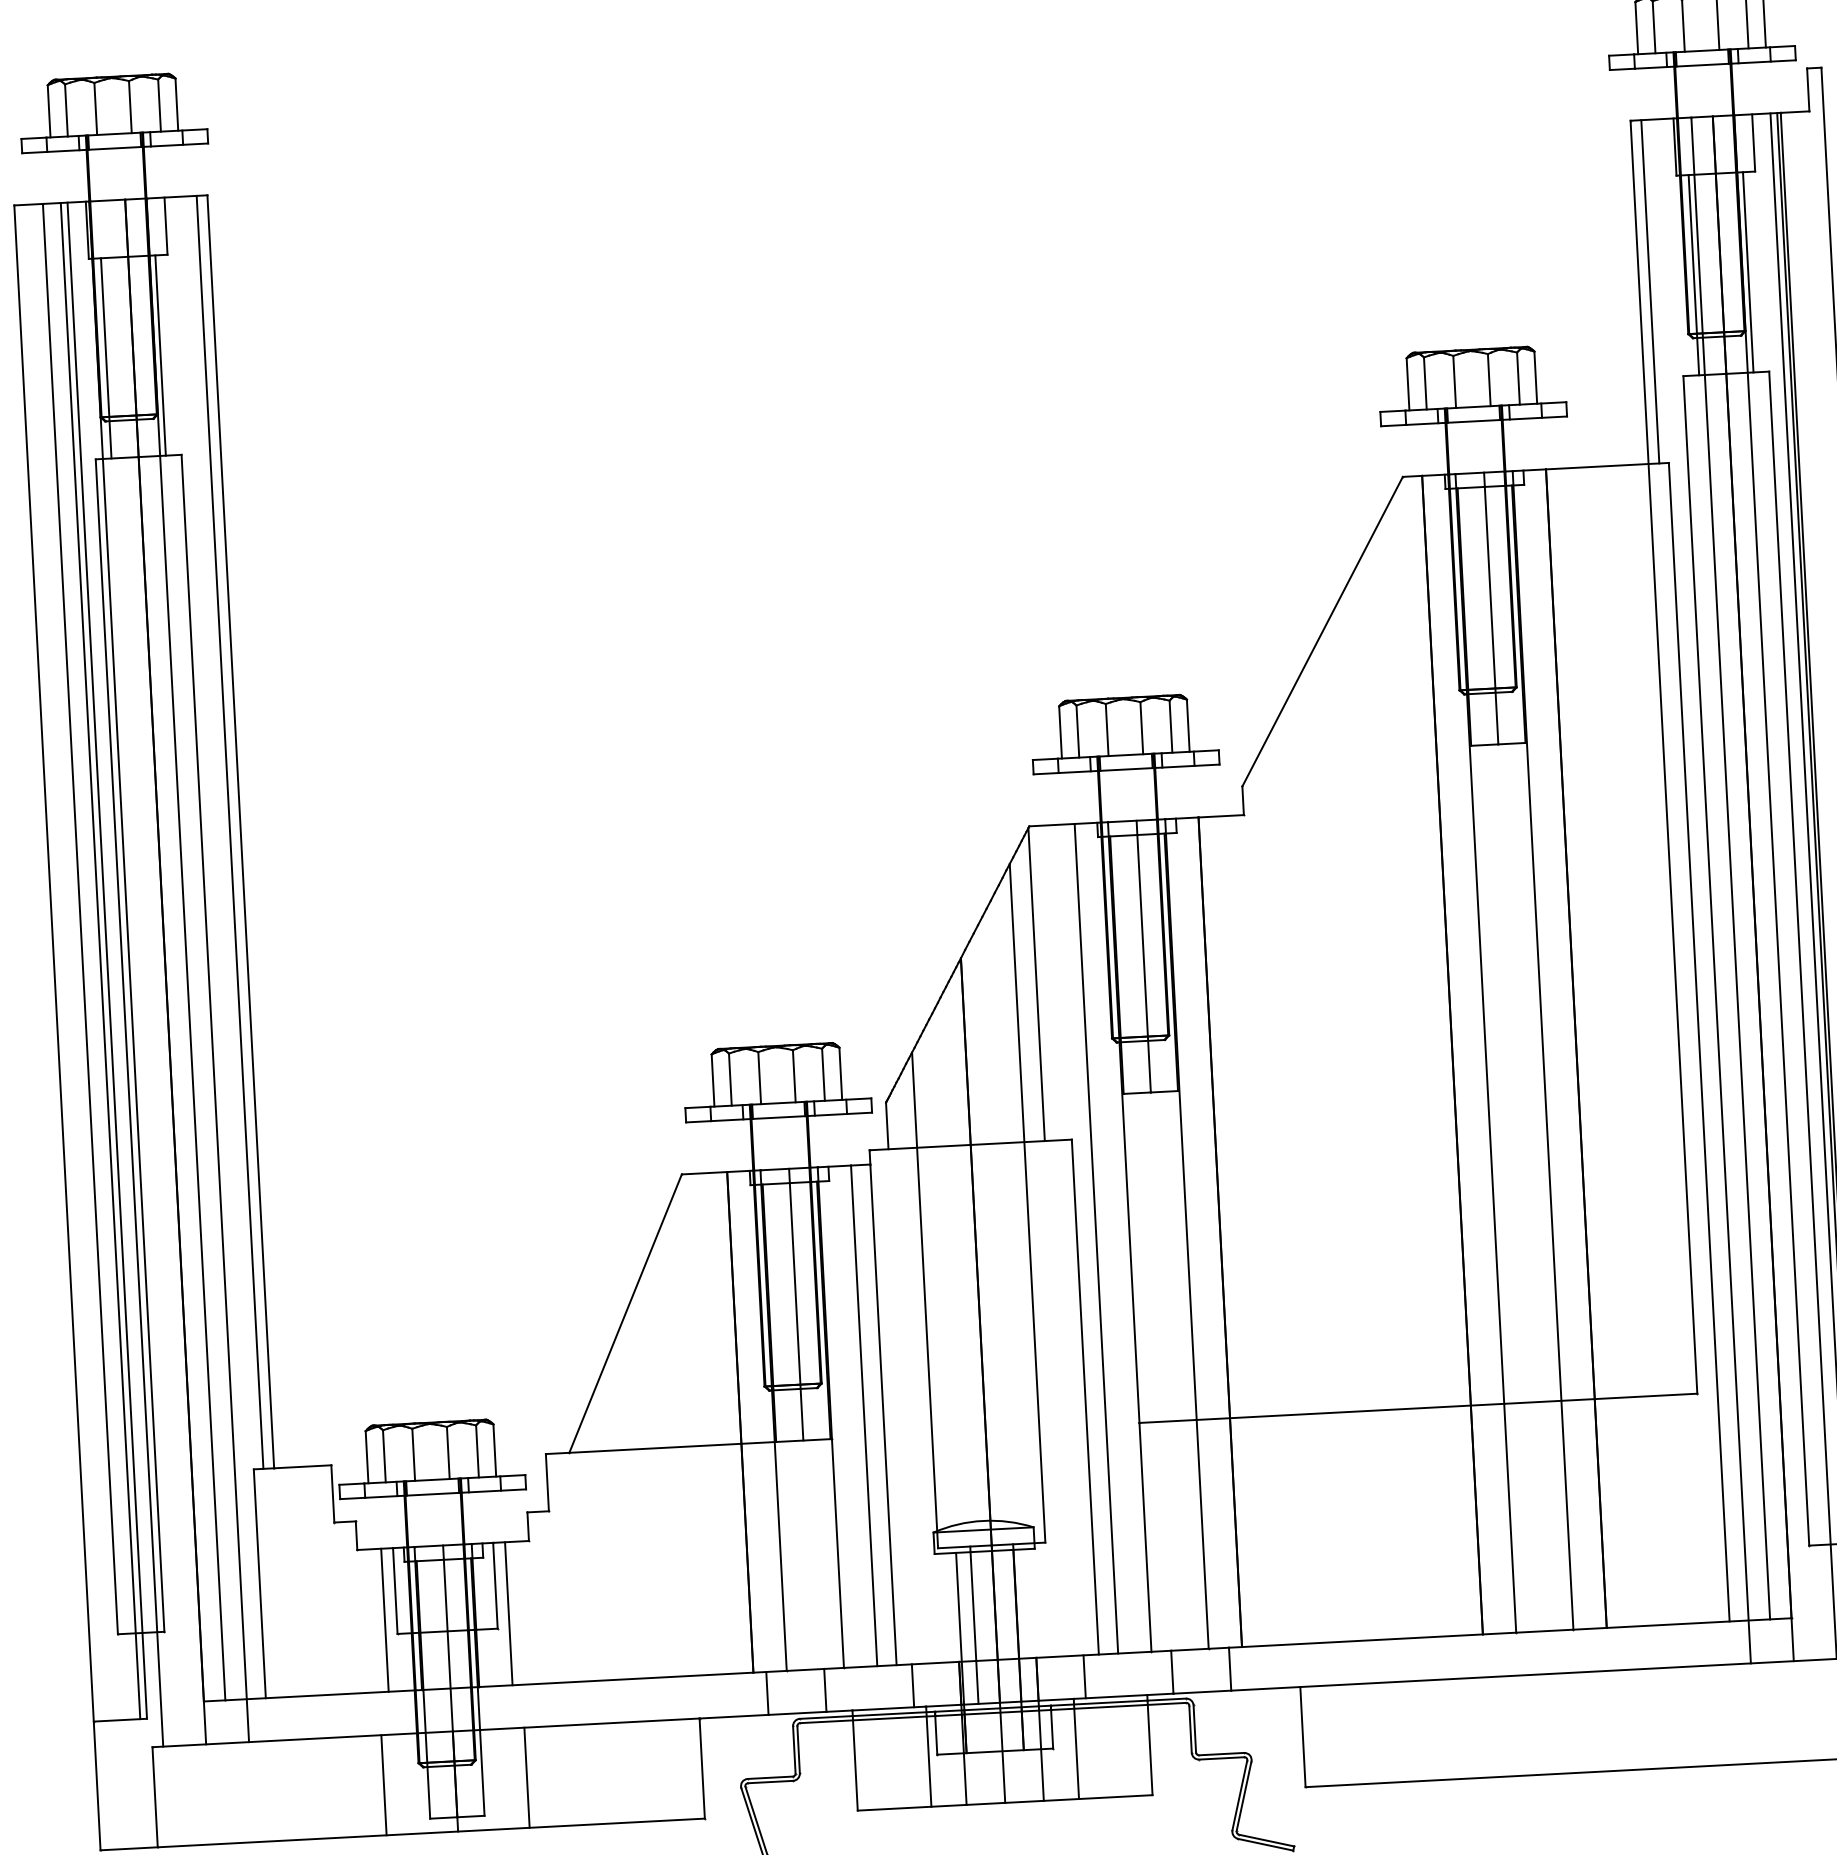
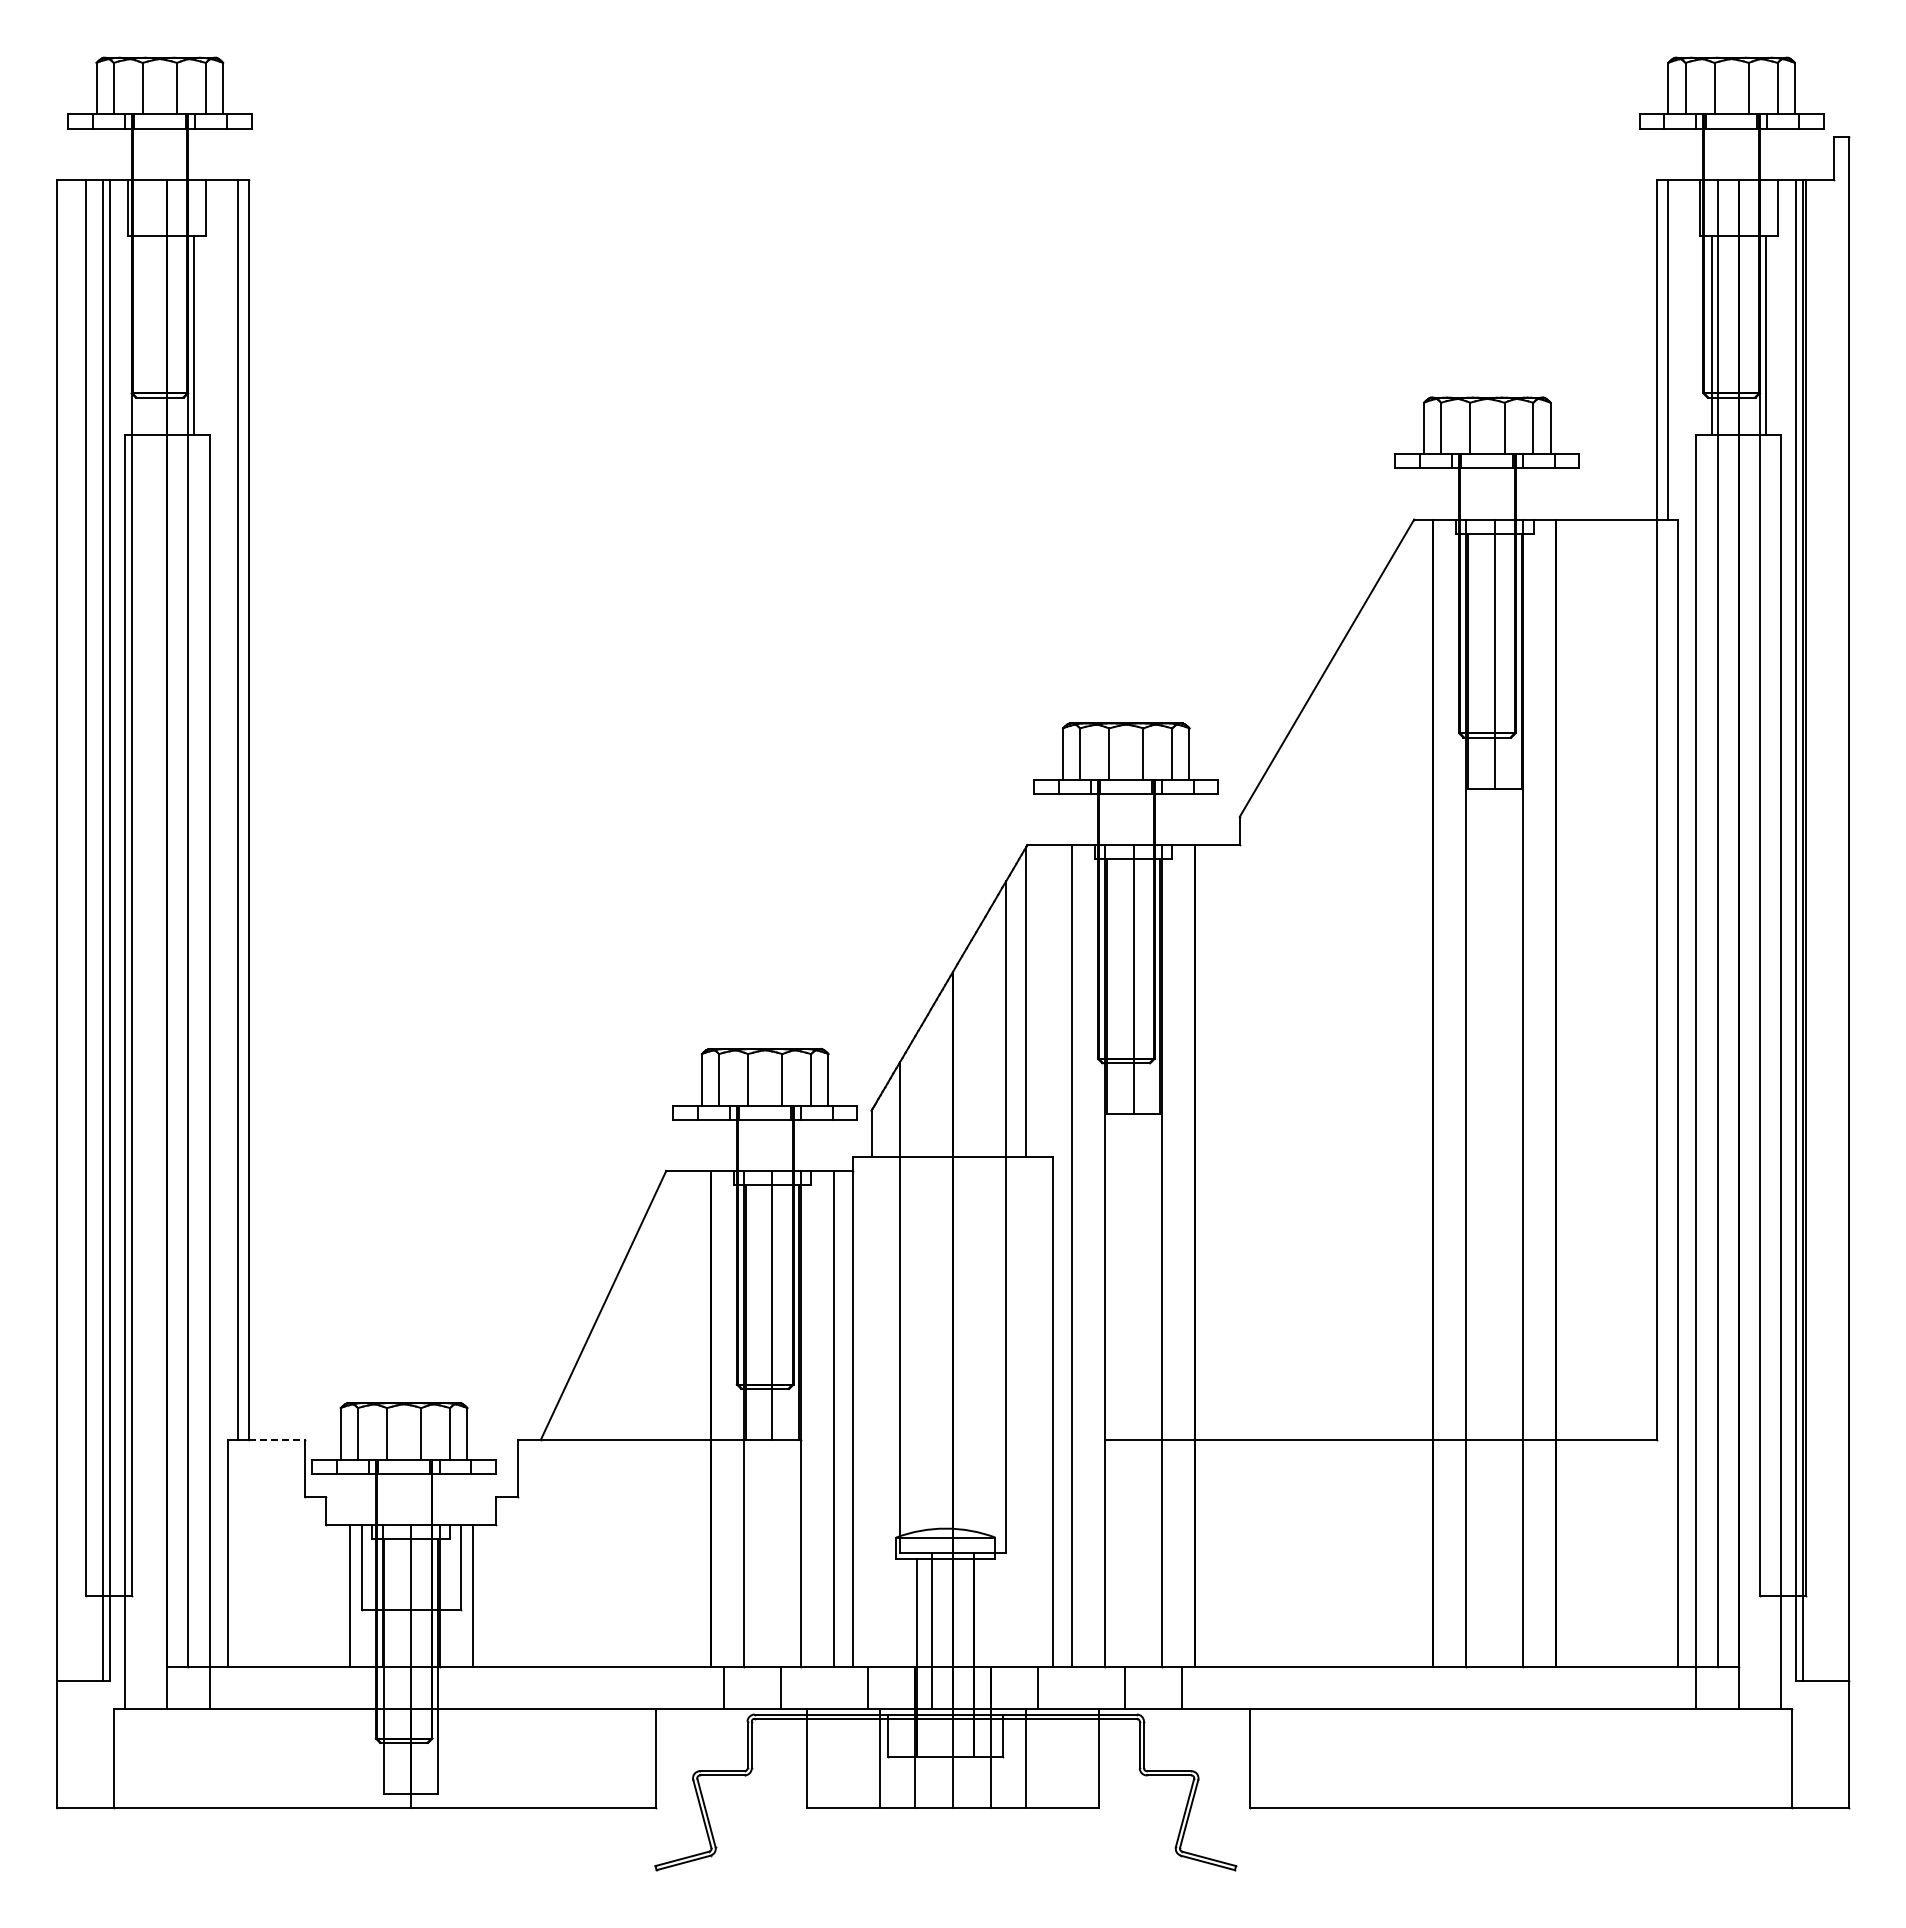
line: (106, 358) -> (140, 335), removed
line: (303, 1466) -> (277, 1439), solid -> dashed
line: (527, 1777) -> (482, 1758), removed
line: (383, 1785) -> (340, 1758), removed

